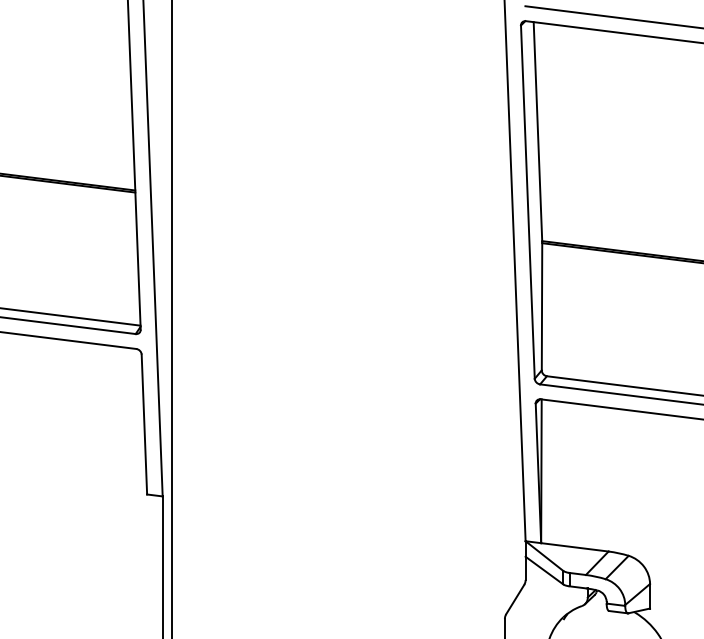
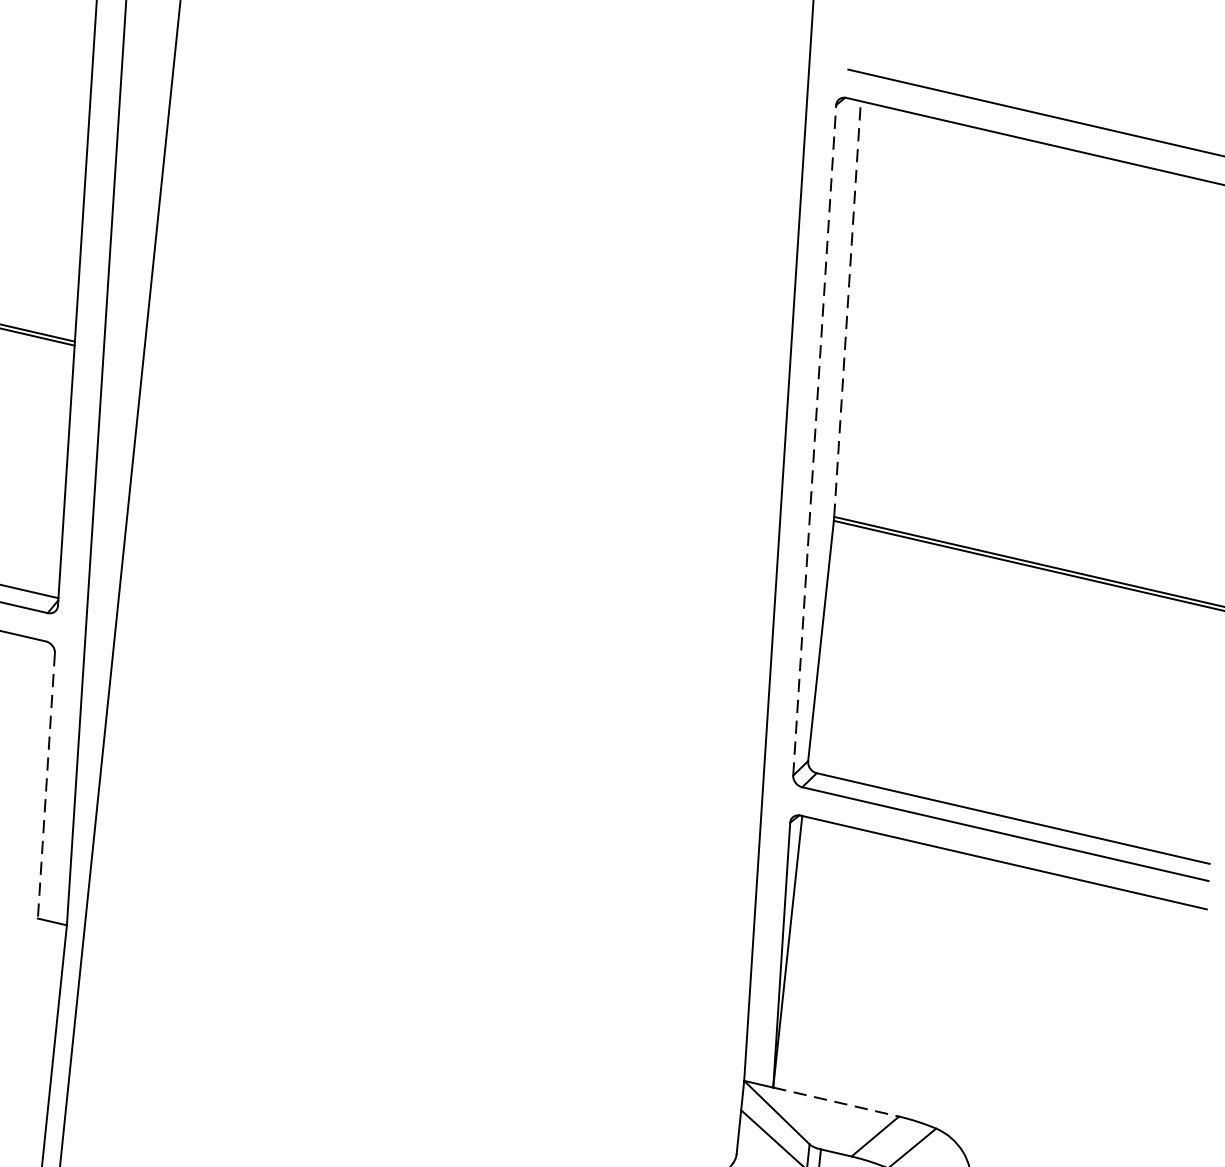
line: (537, 131) -> (846, 308), solid -> dashed
line: (527, 202) -> (813, 440), solid -> dashed
line: (144, 425) -> (46, 787), solid -> dashed
line: (574, 547) -> (835, 1102), solid -> dashed

